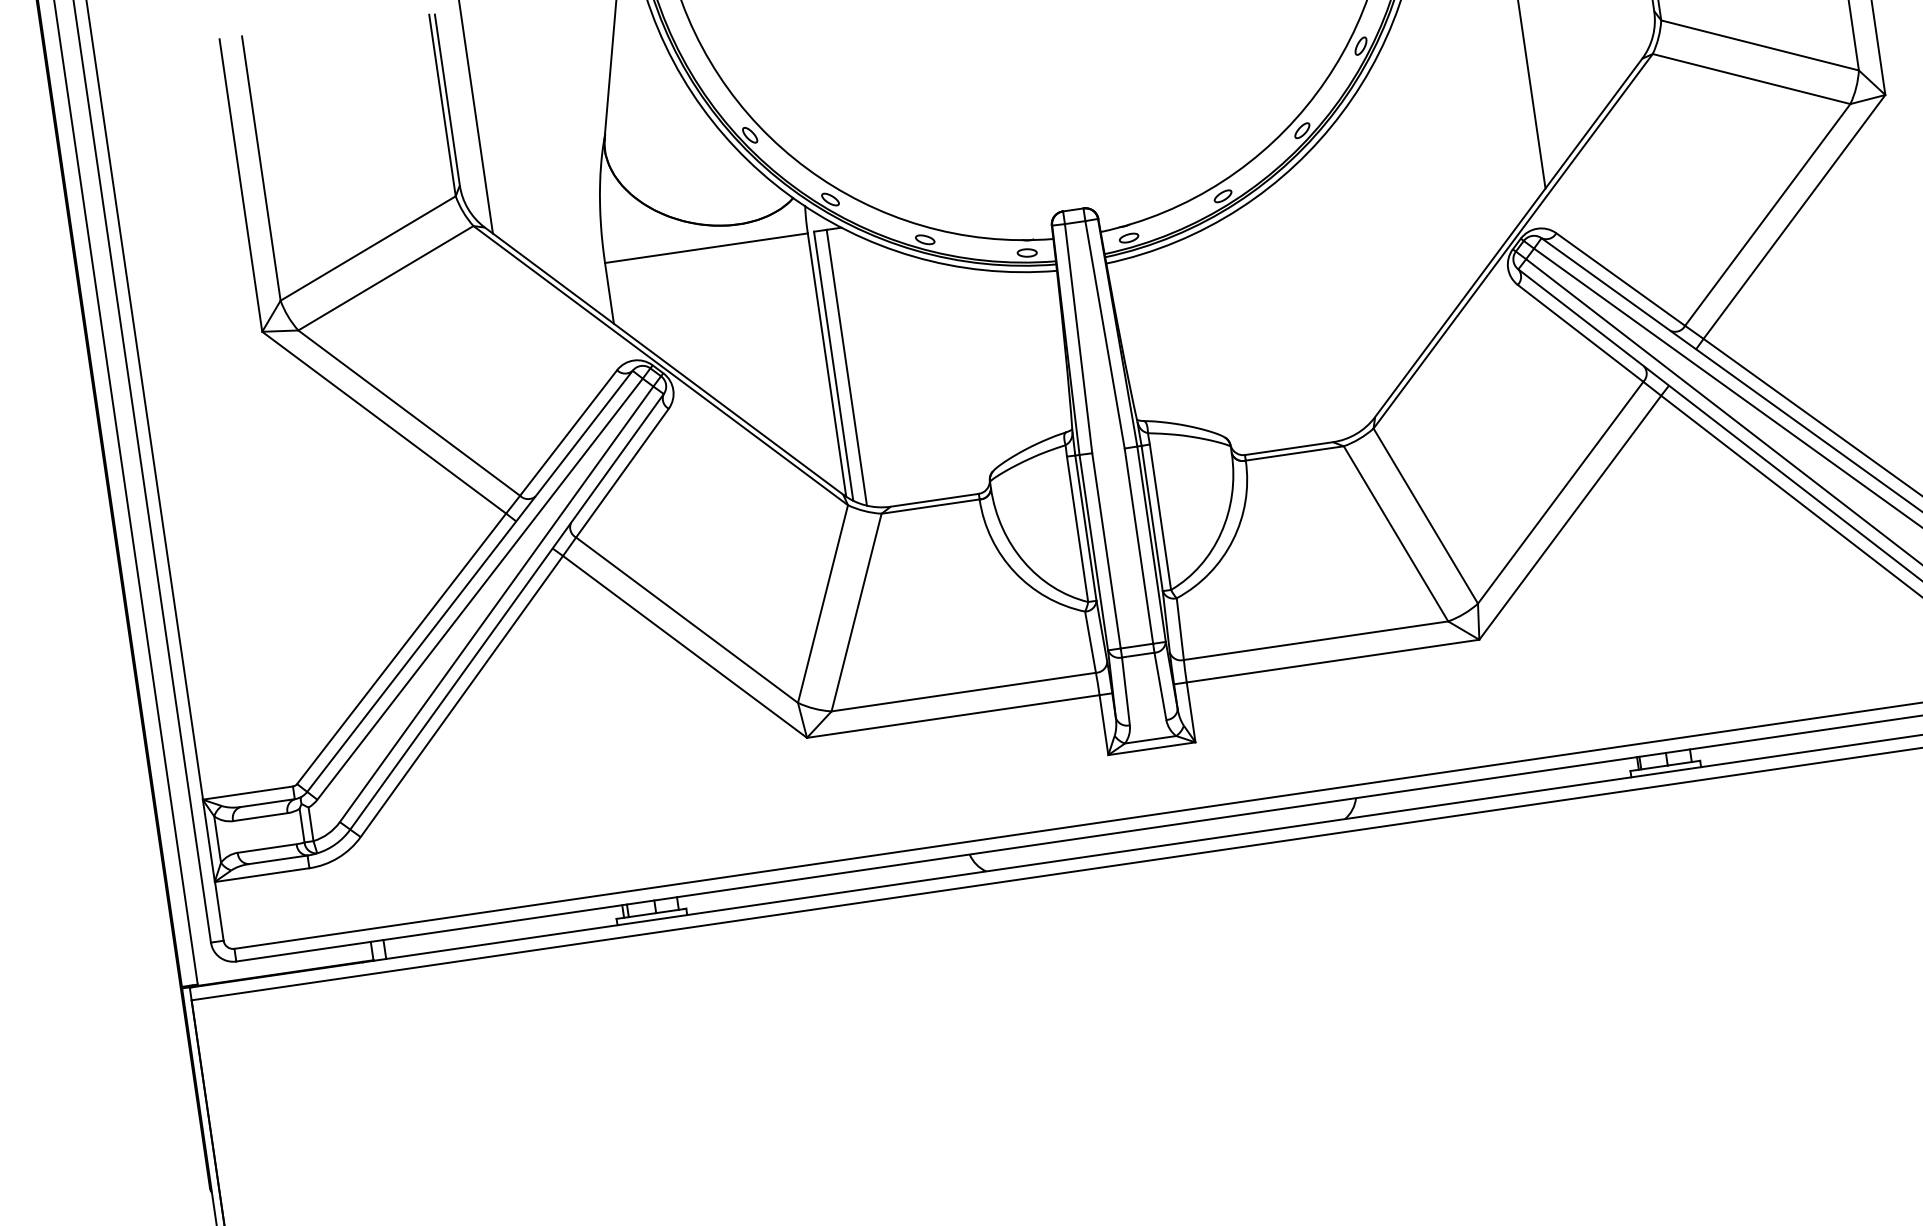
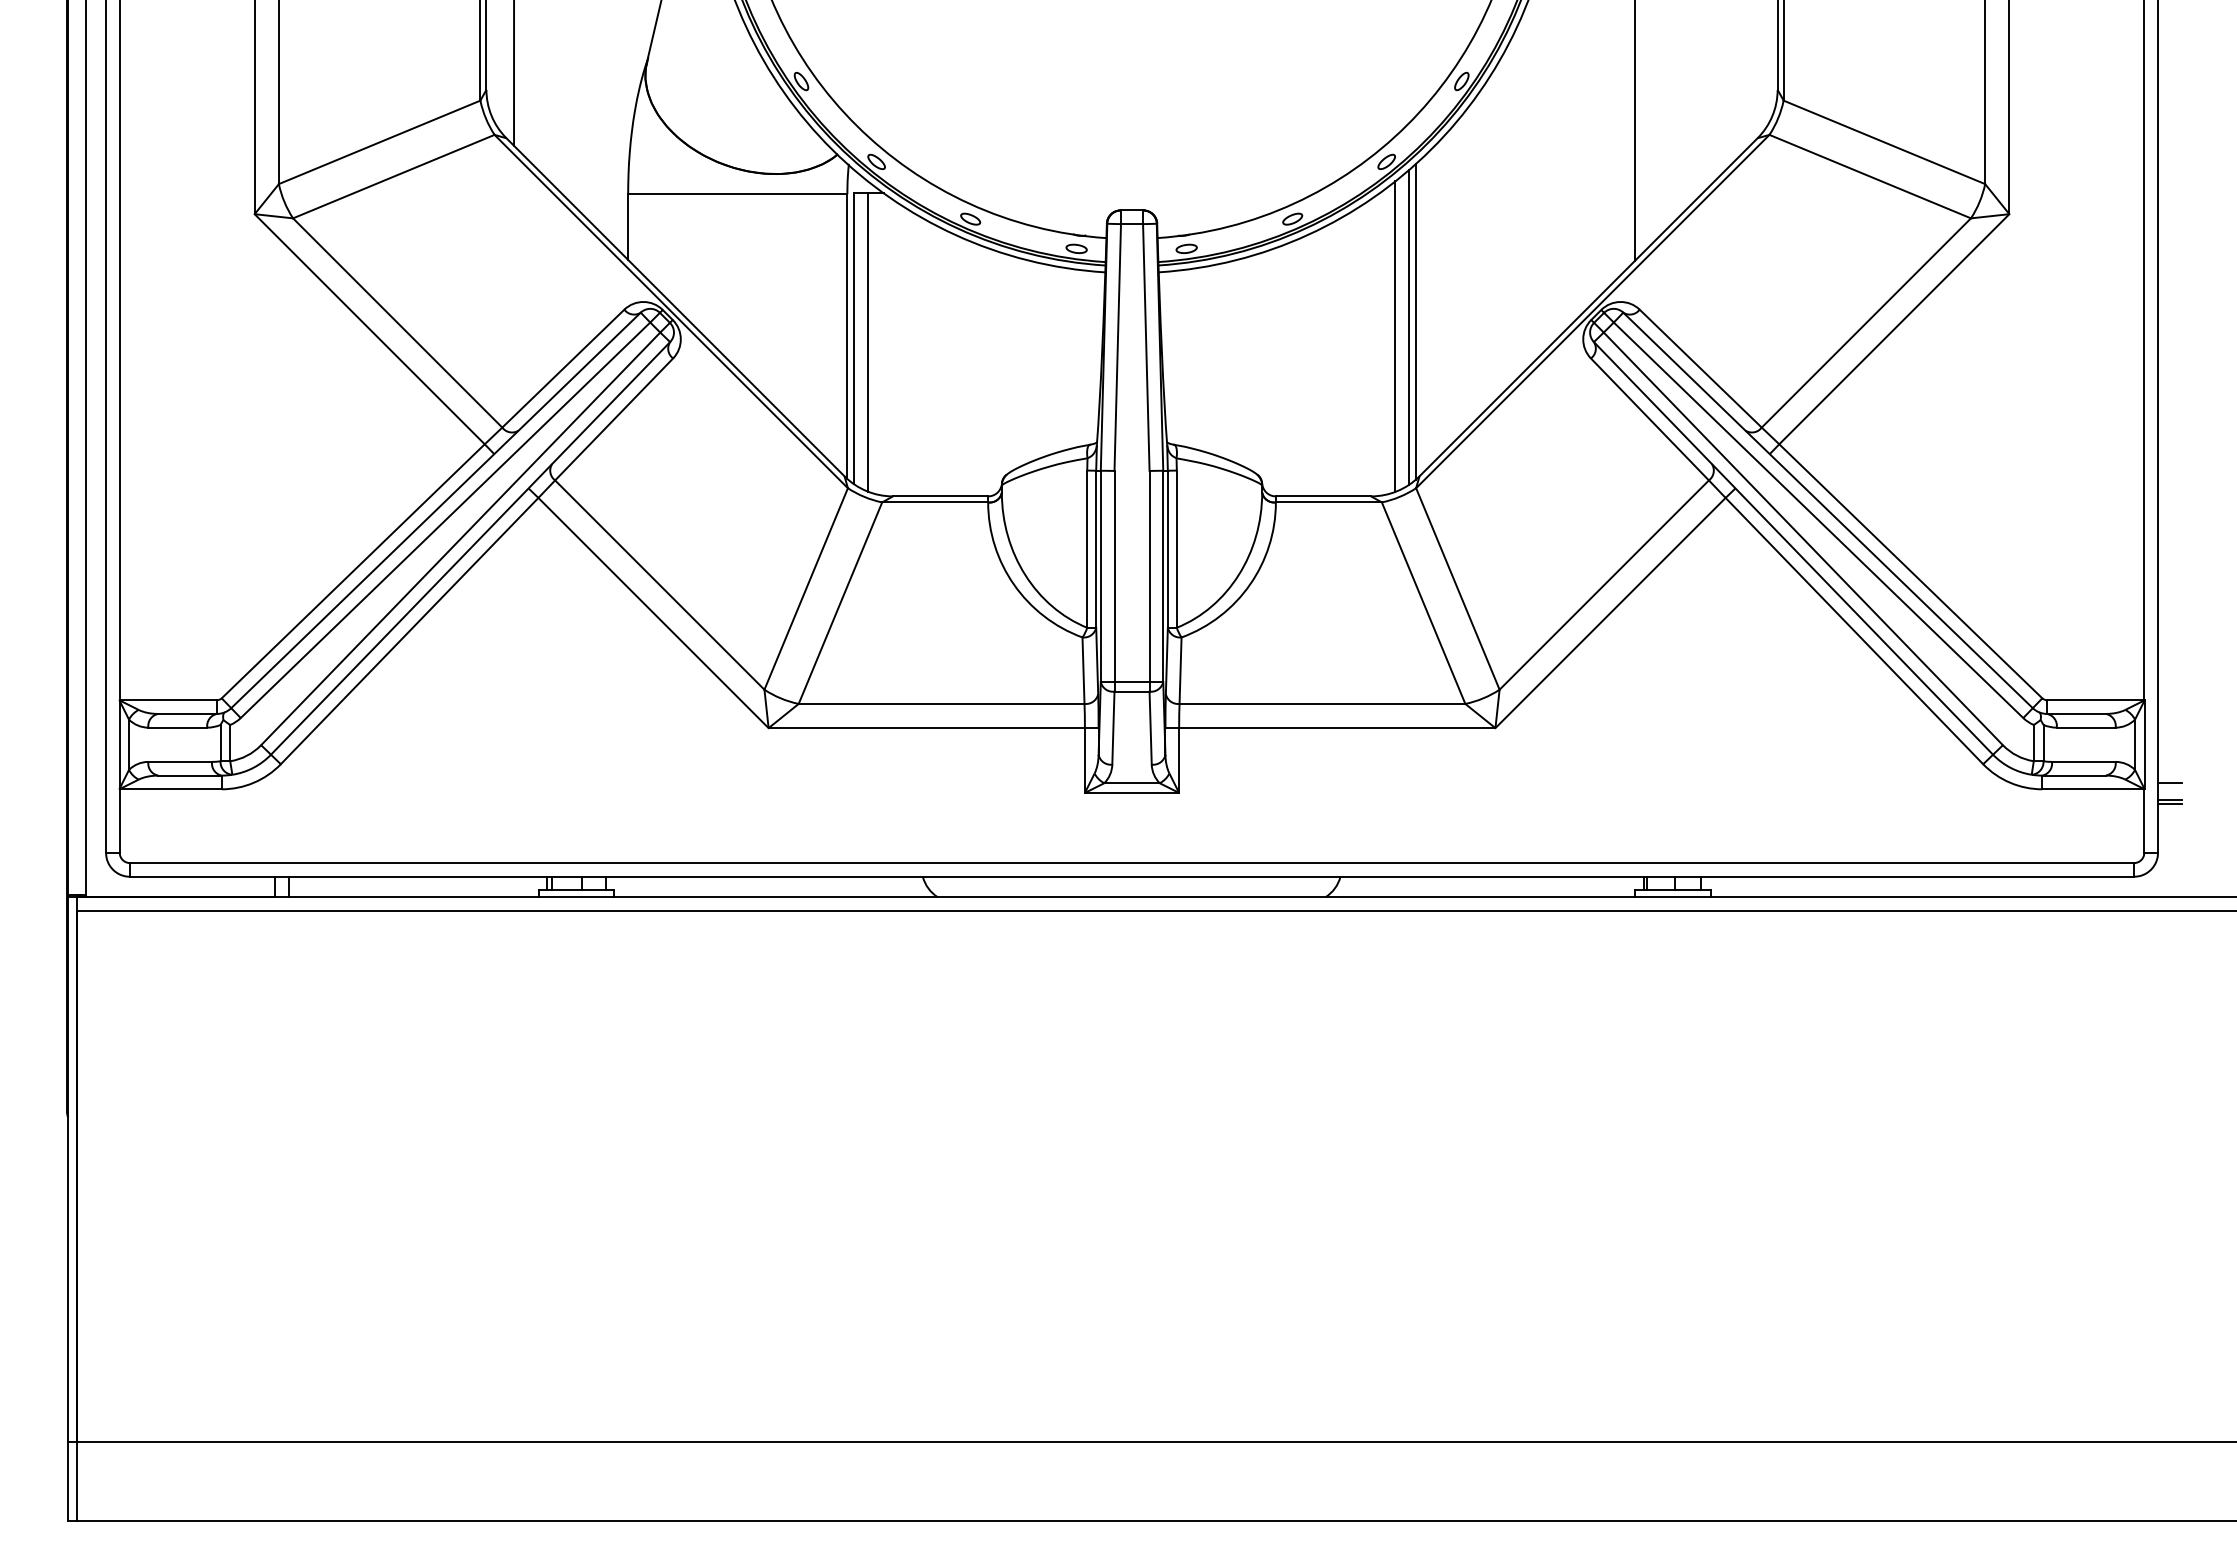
line: (1350, 274) -> (1415, 321), added
line: (1345, 280) -> (1409, 327), added
line: (1334, 290) -> (1395, 336), added

